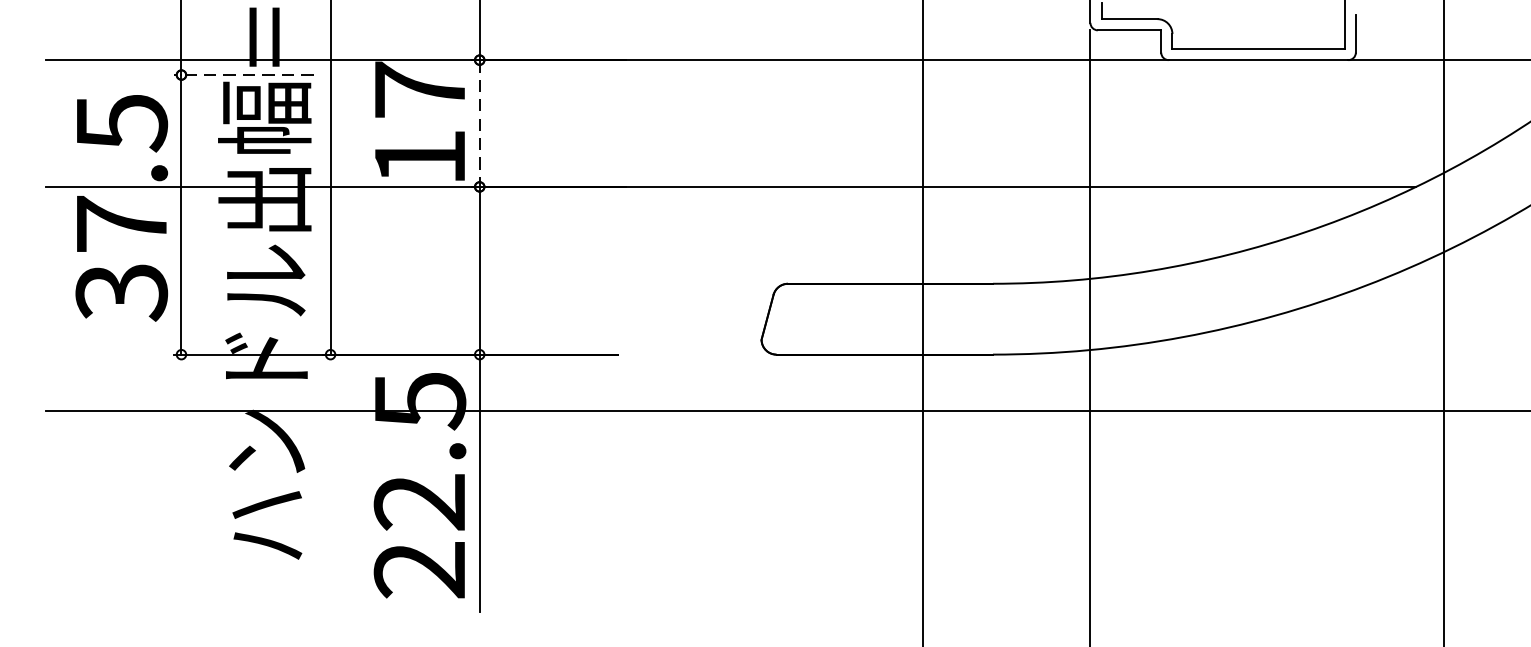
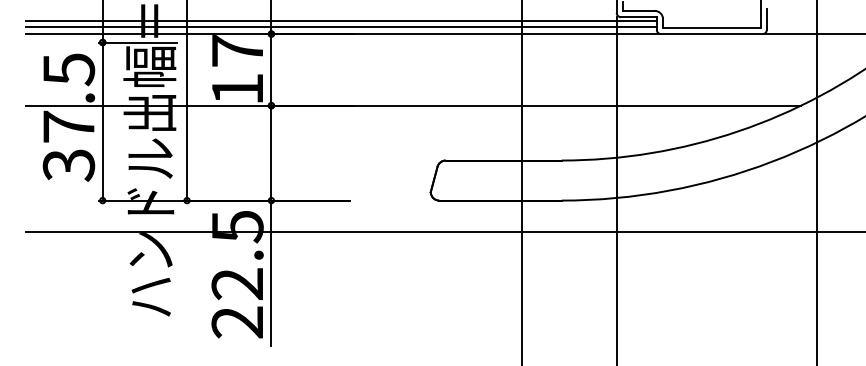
line: (601, 36) -> (340, 20), added
line: (601, 46) -> (340, 26), added
line: (242, 75) -> (137, 42), dashed -> solid
line: (479, 122) -> (271, 69), dashed -> solid

